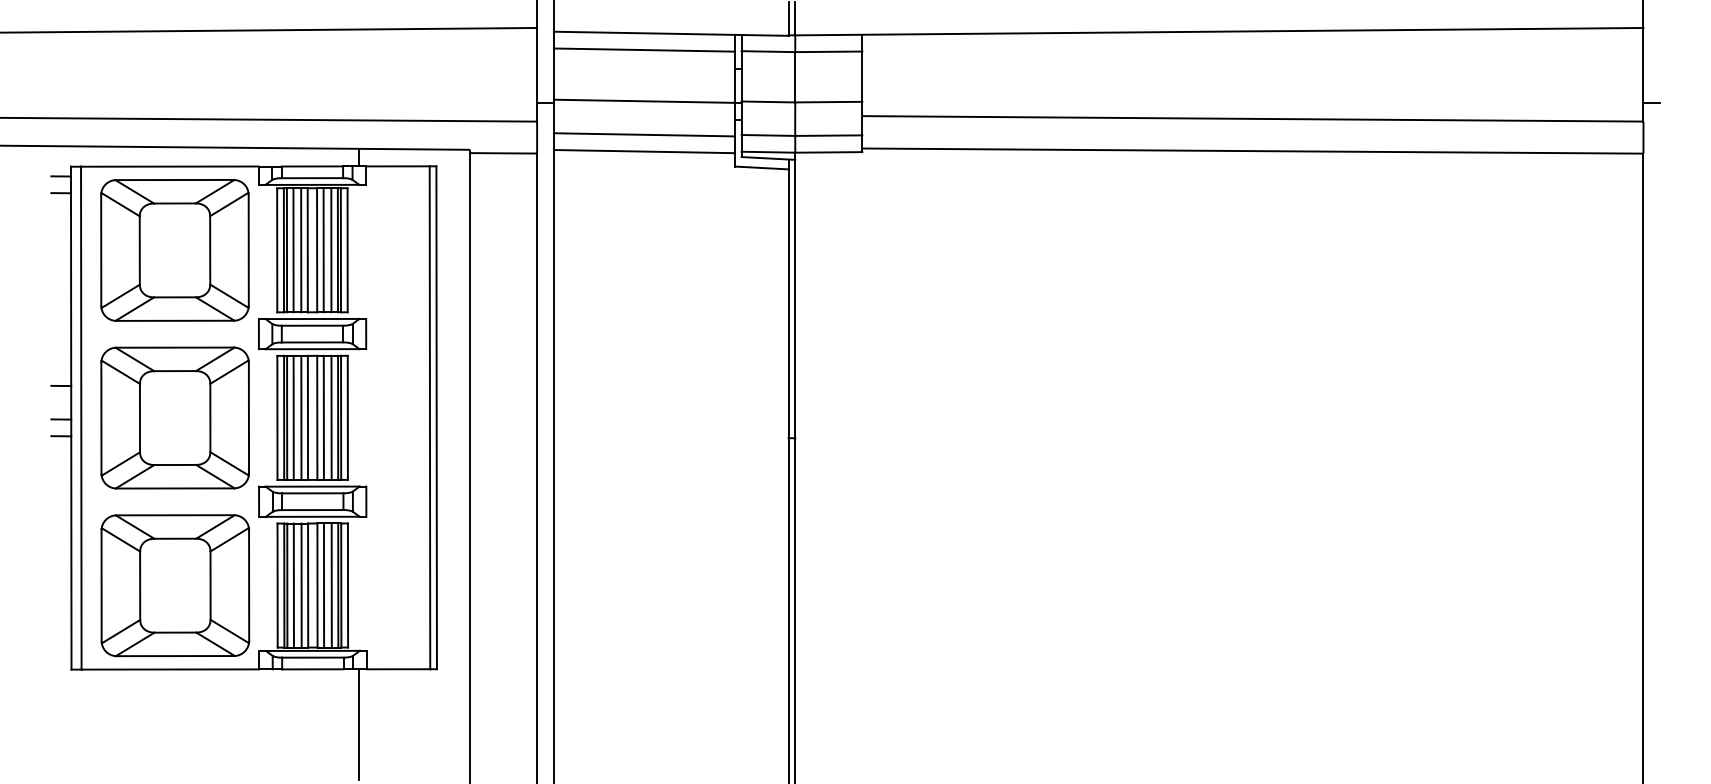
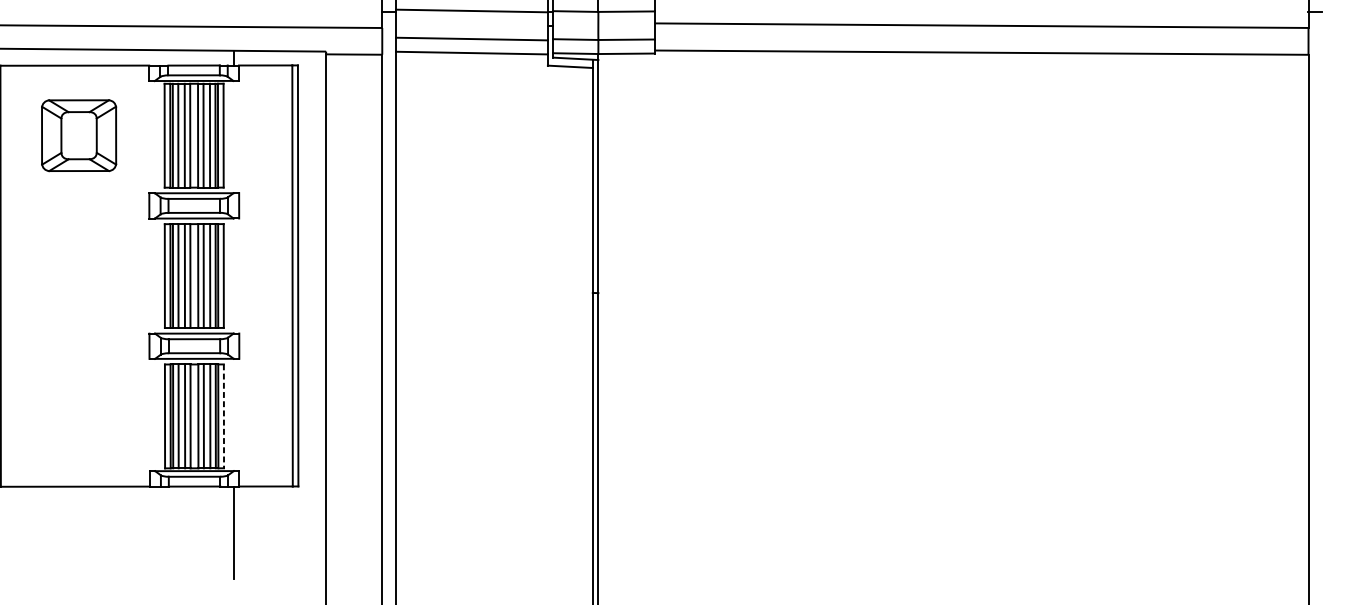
part: (174, 249) -> (78, 135), size x0.6
part: (174, 417) -> (78, 275), removed
part: (175, 585) -> (79, 416), removed
line: (348, 585) -> (224, 416), solid -> dashed

